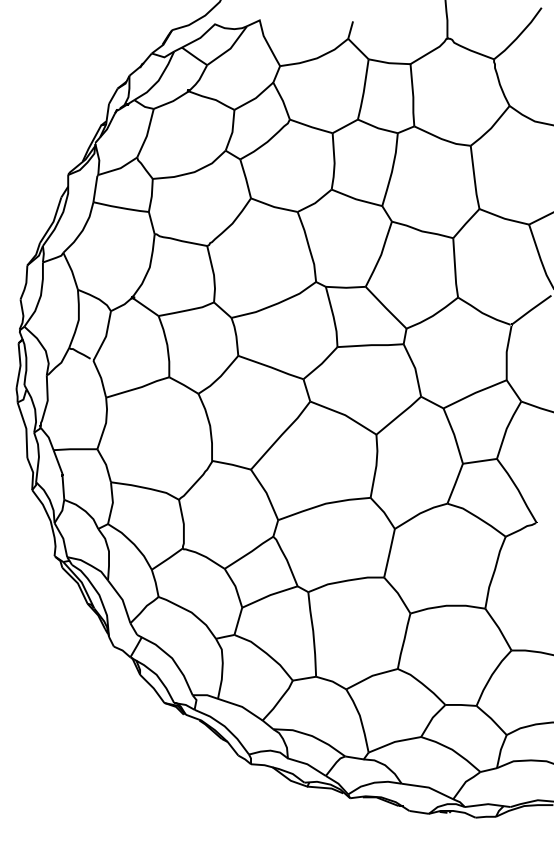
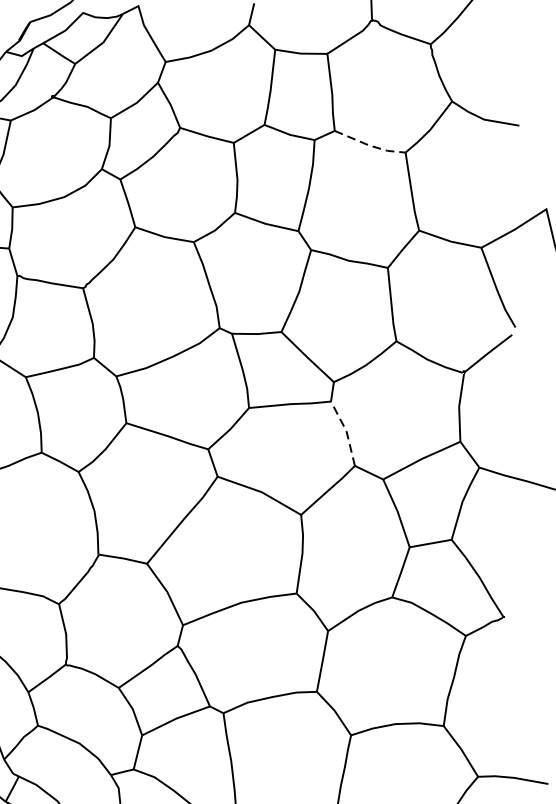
line: (441, 139) -> (369, 146), solid -> dashed
line: (415, 368) -> (346, 431), solid -> dashed

